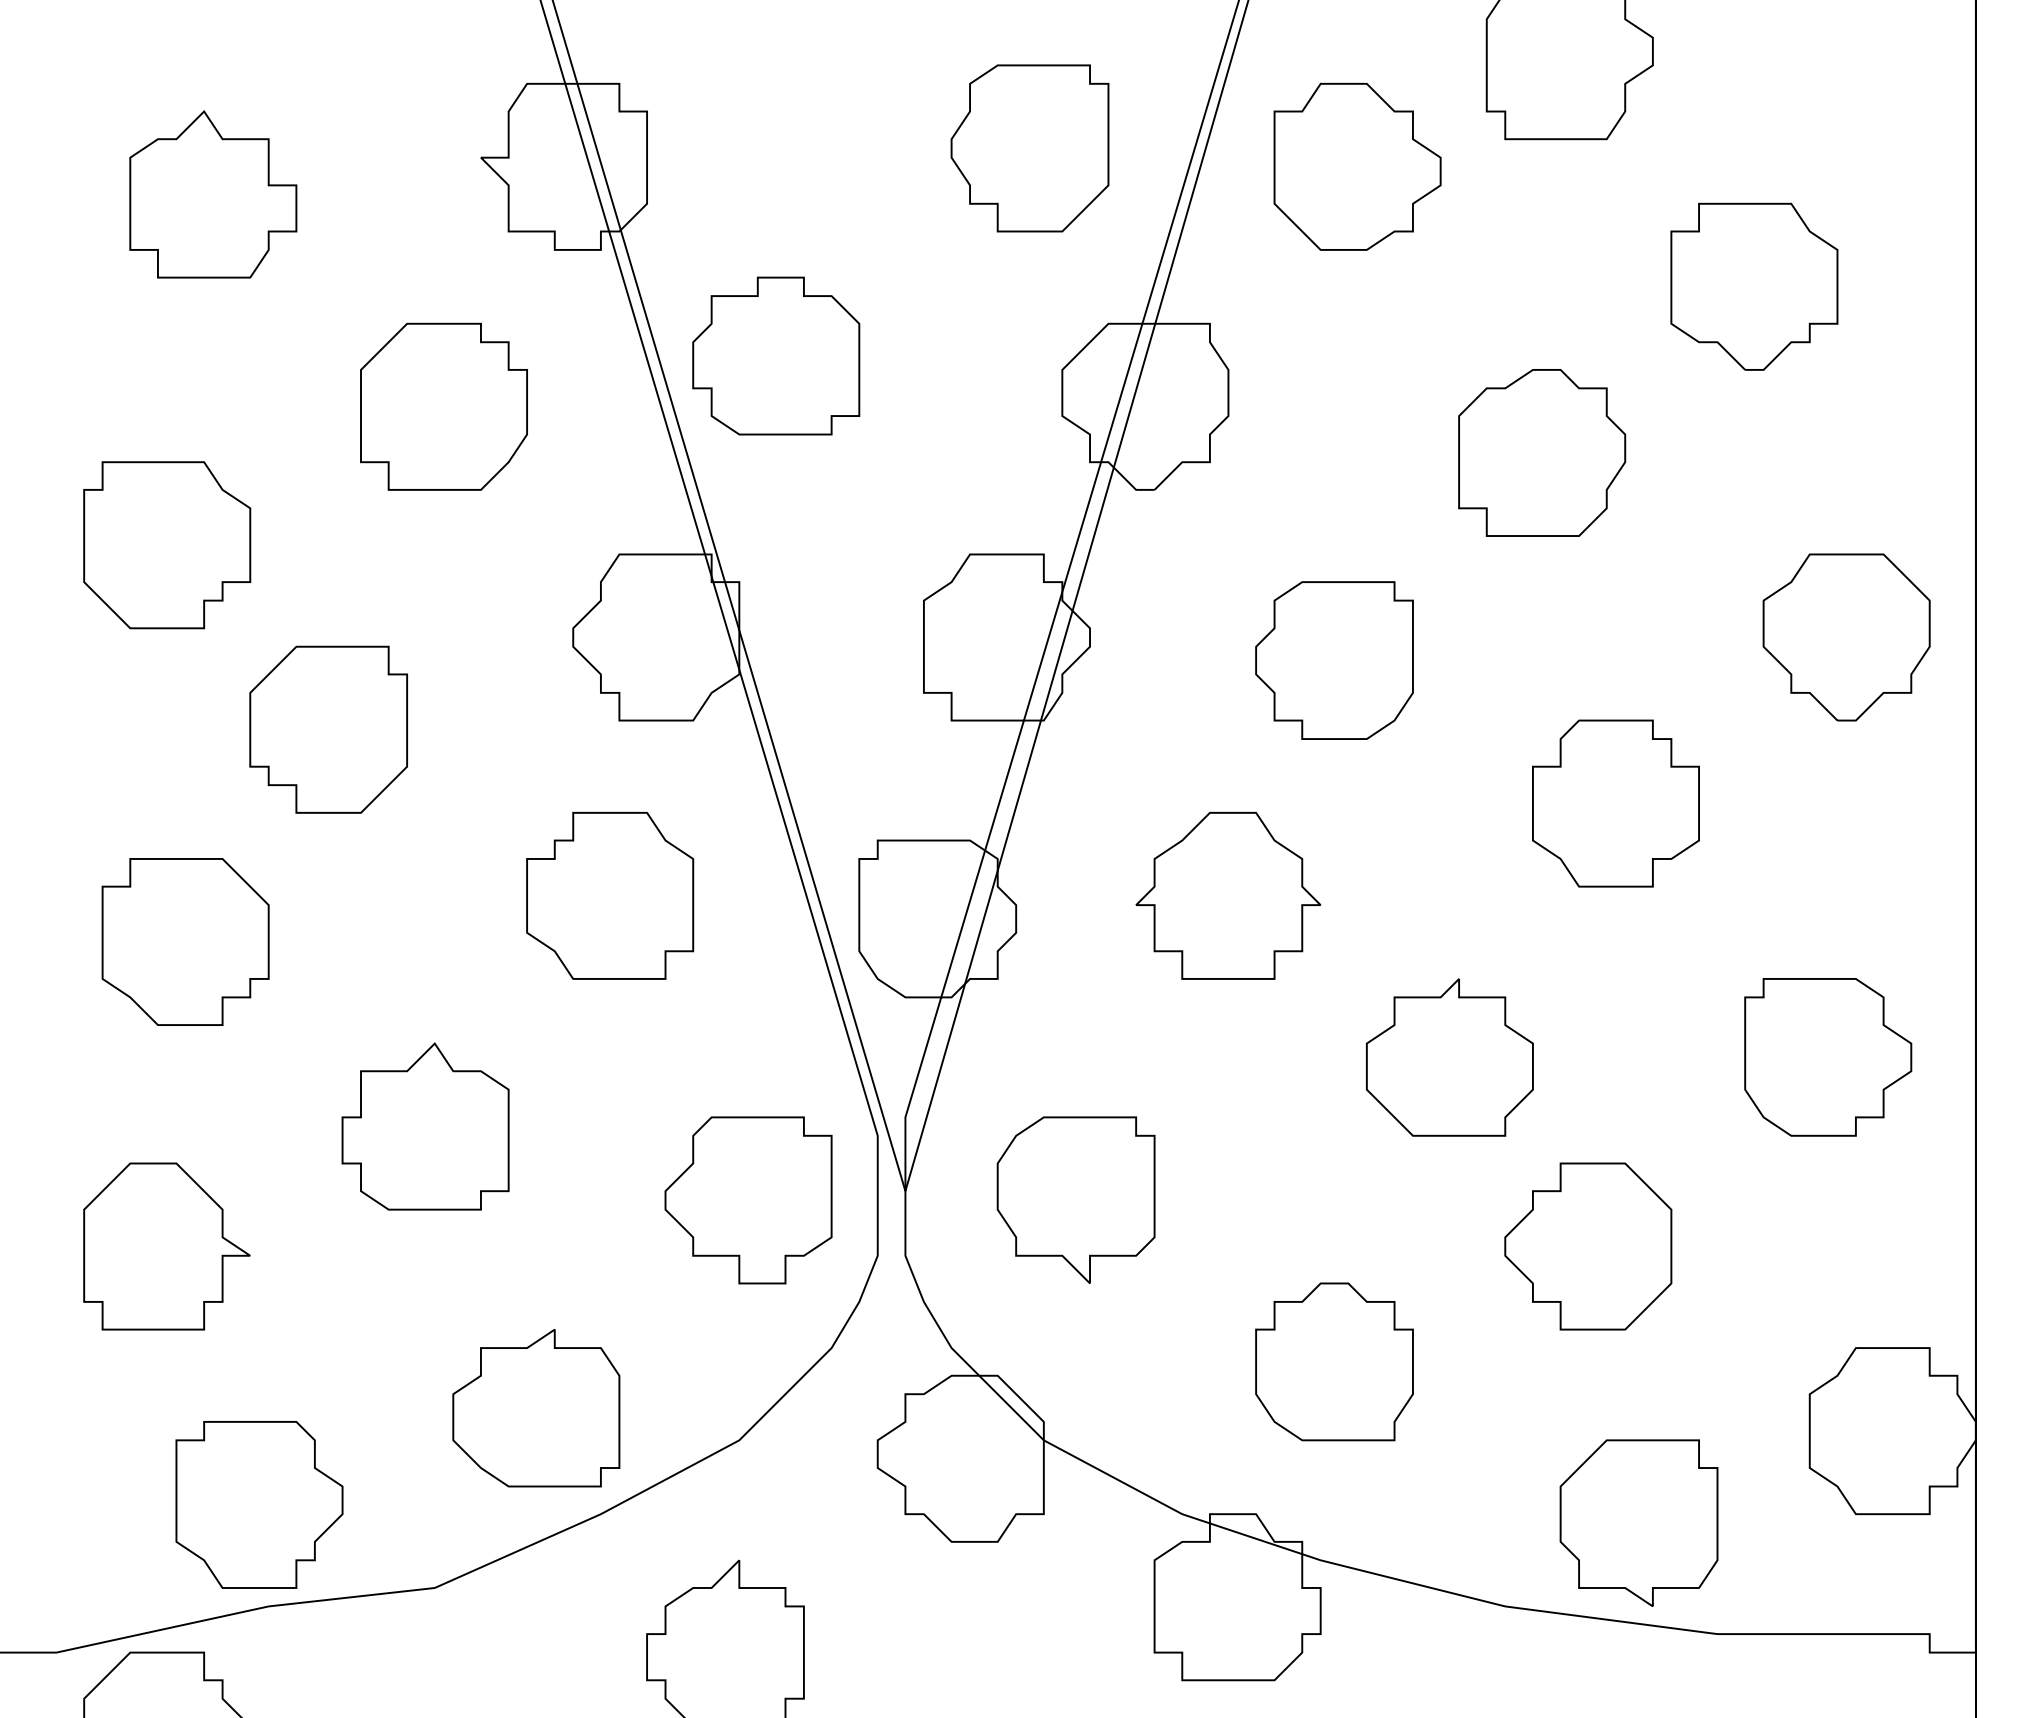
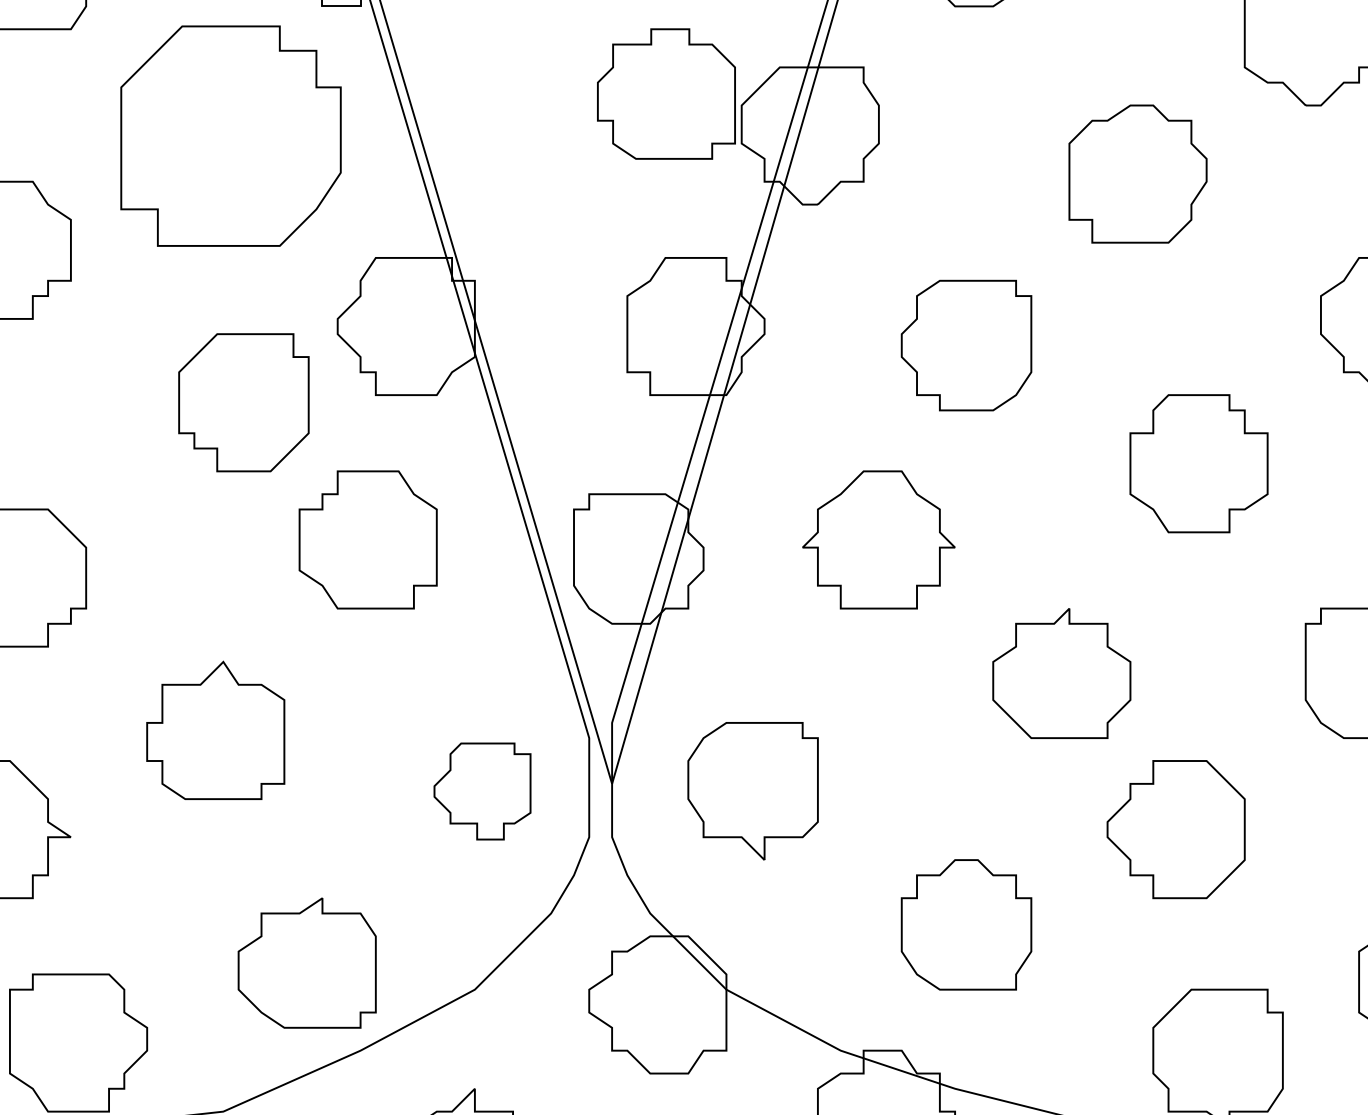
part: (776, 355) -> (666, 93), moved
part: (443, 406) -> (230, 135), size x1.6
part: (328, 729) -> (243, 402), moved
part: (748, 1200) -> (482, 791), size x0.7

